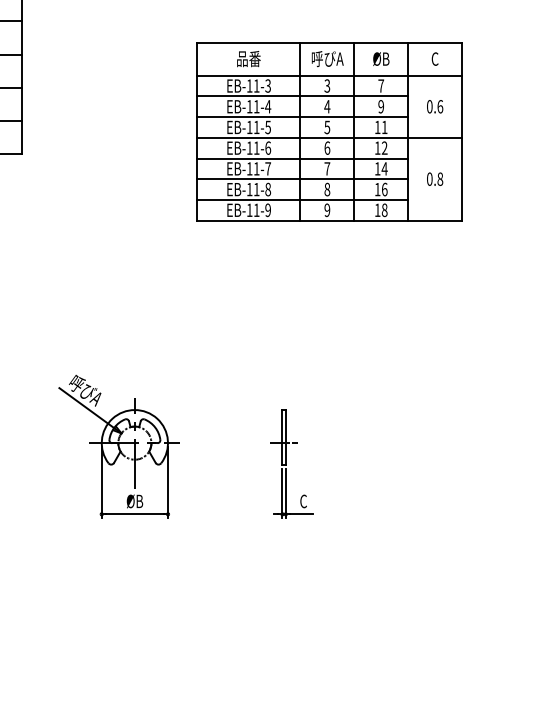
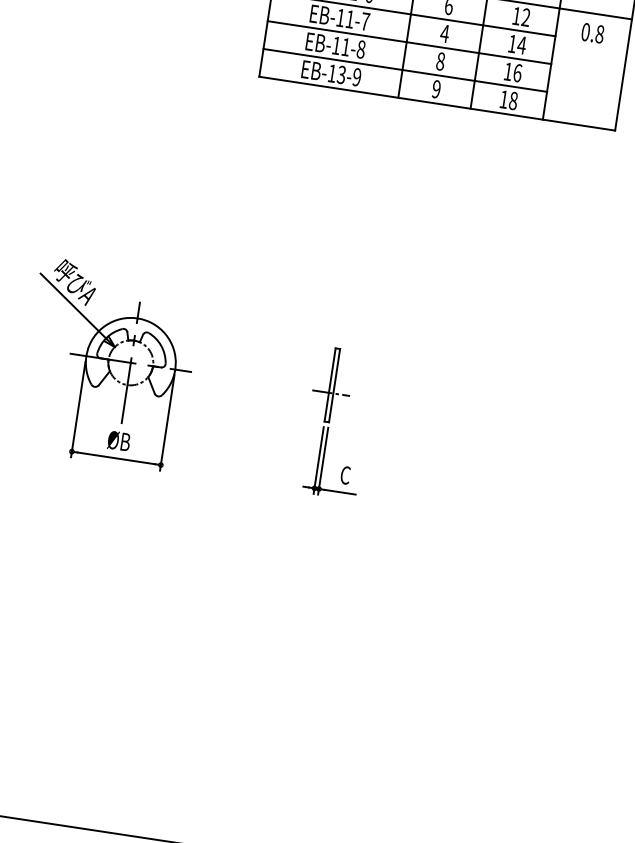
text: (327, 168) -> (445, 33), 7 -> 4
text: (435, 178) -> (593, 32), moved
text: (256, 210) -> (341, 75), EB-11-9 -> EB-13-9

